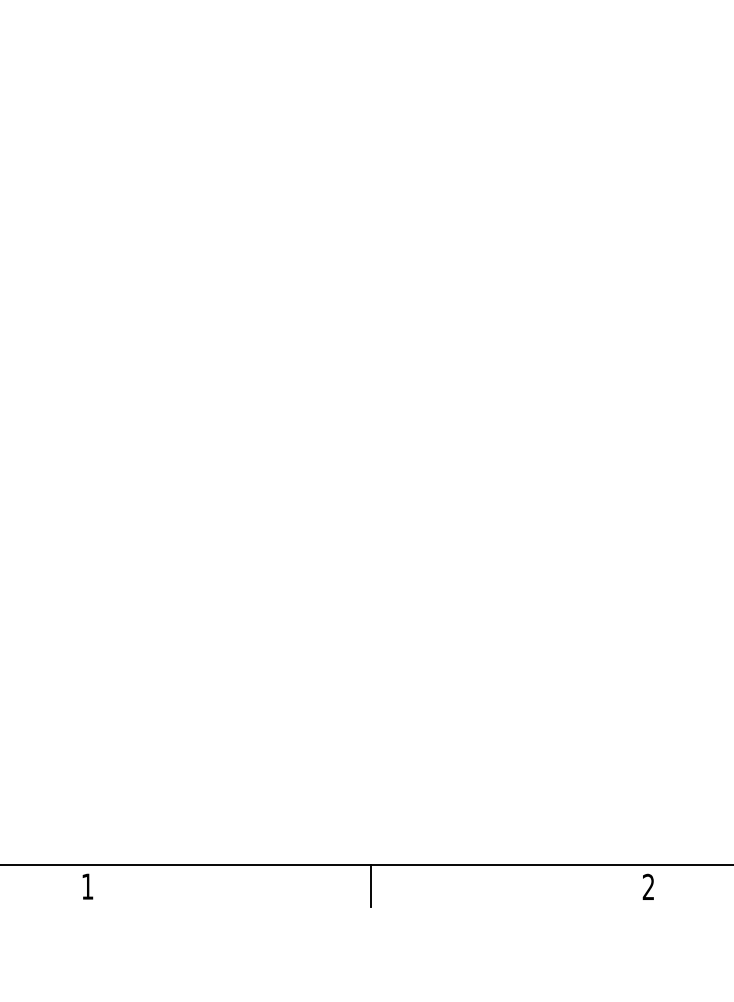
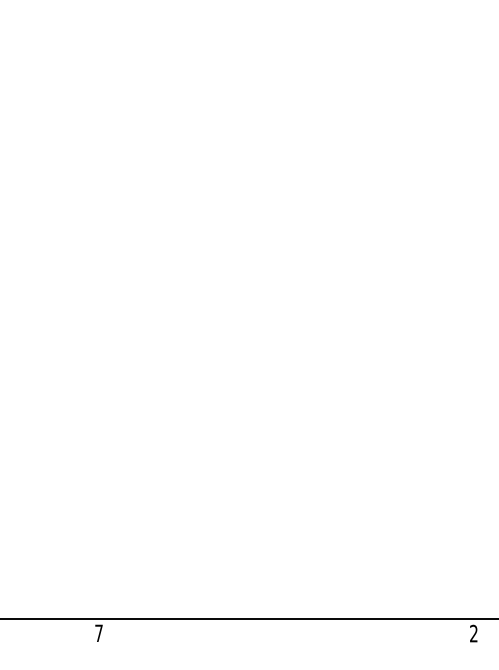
text: (86, 885) -> (98, 632), 1 -> 7
line: (371, 885) -> (288, 632), removed

